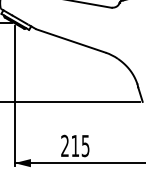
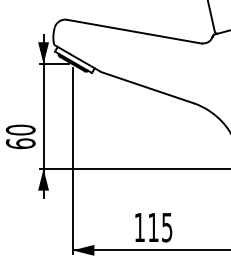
text: (64, 145) -> (139, 226), 215 -> 115

